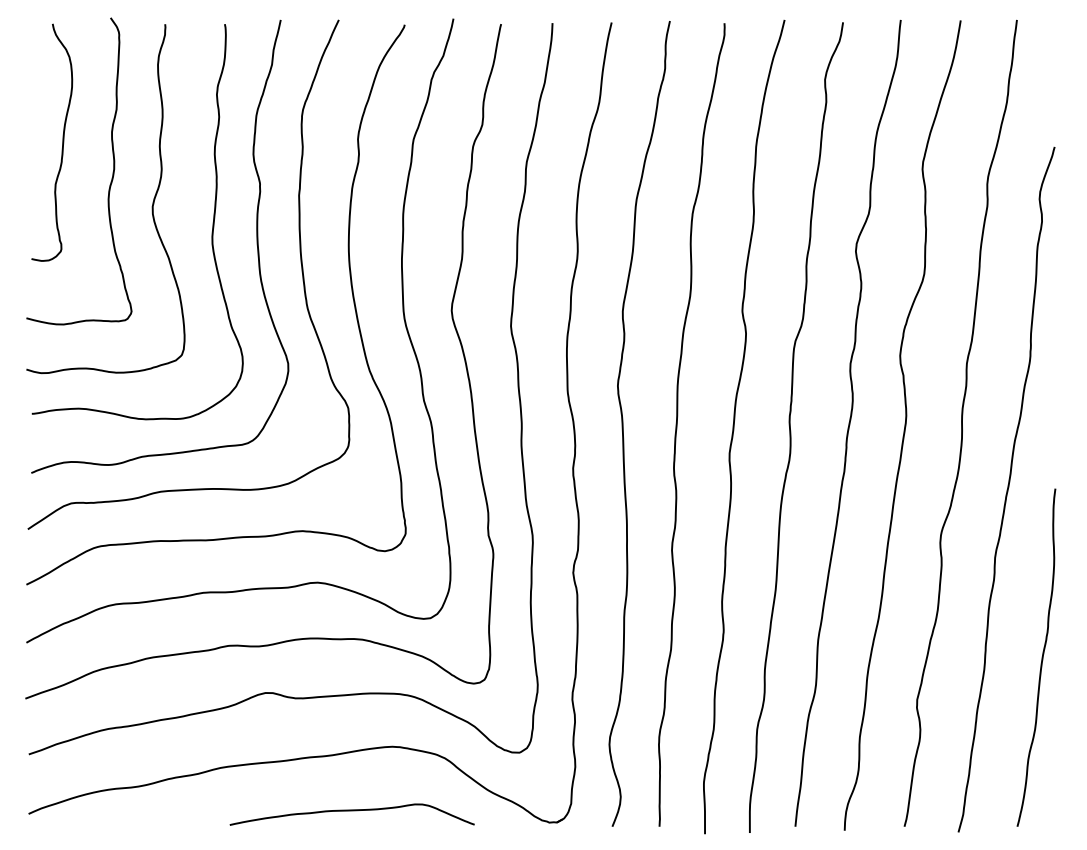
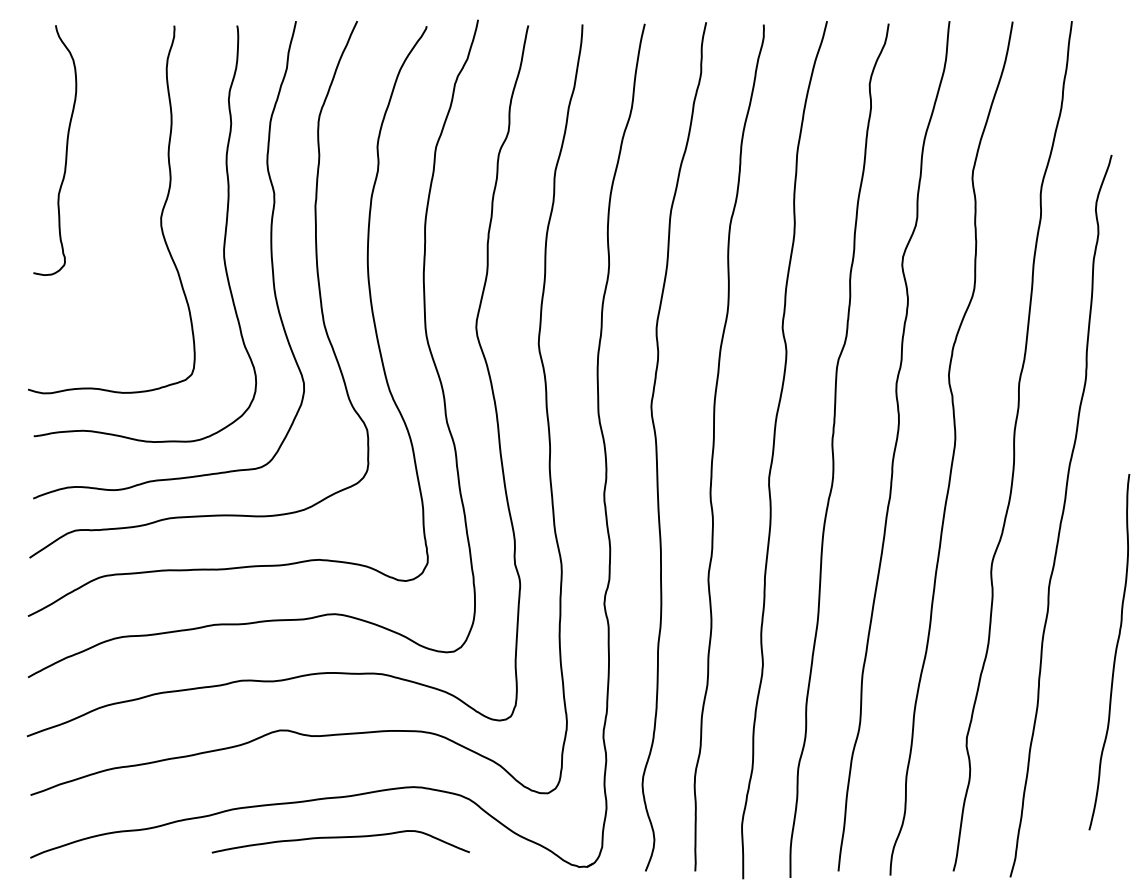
curve: (110, 181) -> (116, 191), removed
curve: (1041, 657) -> (1114, 651), moved
curve: (351, 811) -> (340, 838), moved

